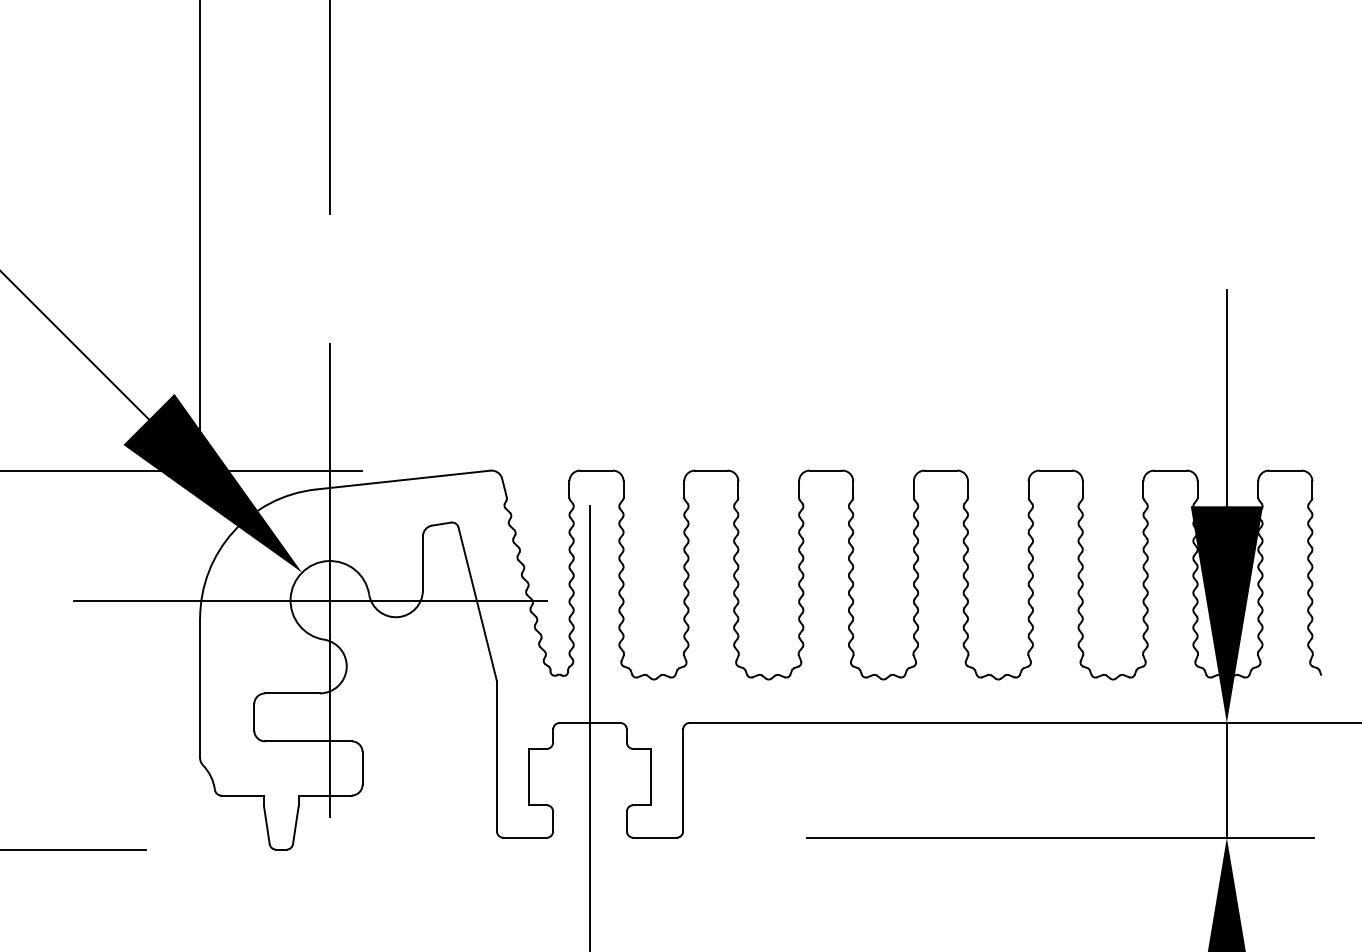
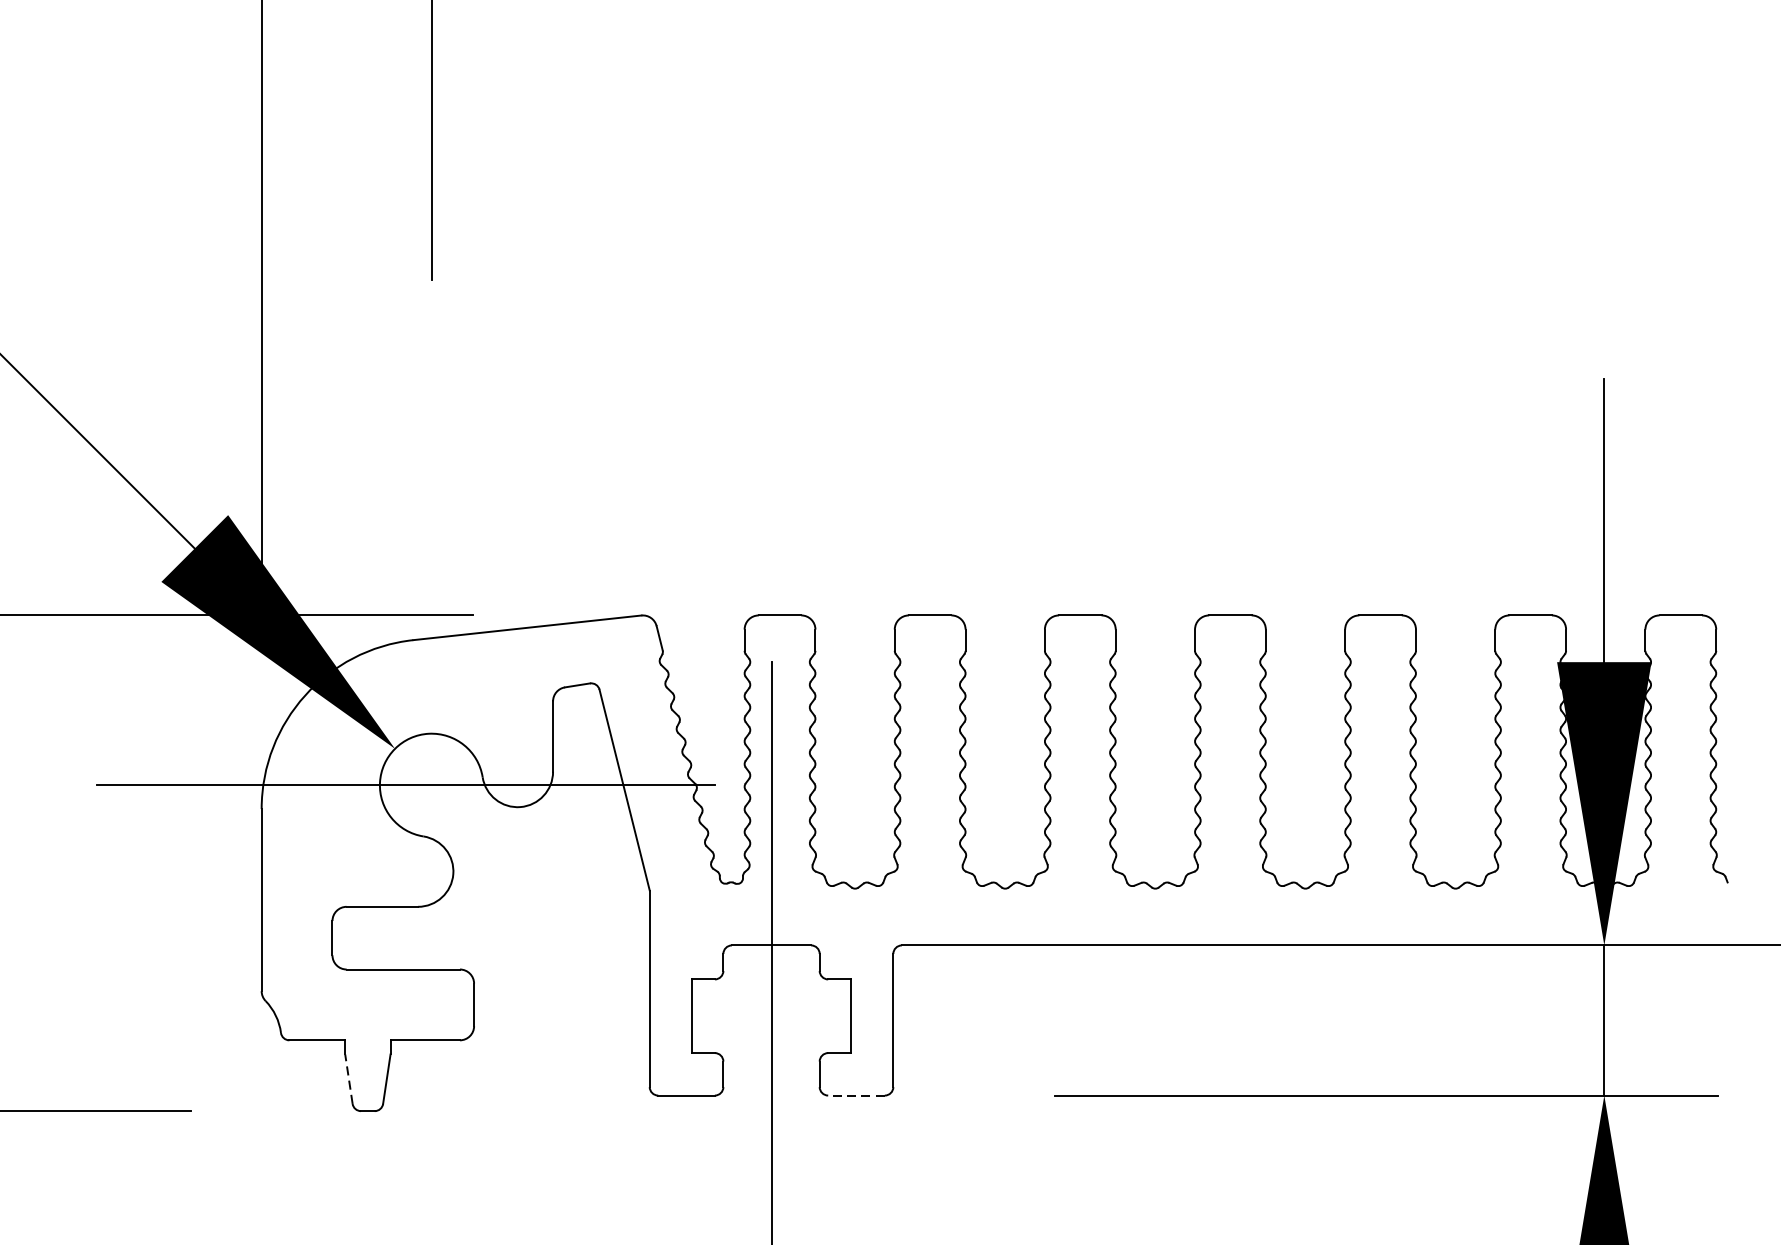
line: (330, 580) -> (432, 759), removed
line: (266, 824) -> (348, 1078), solid -> dashed
line: (655, 837) -> (857, 1095), solid -> dashed

